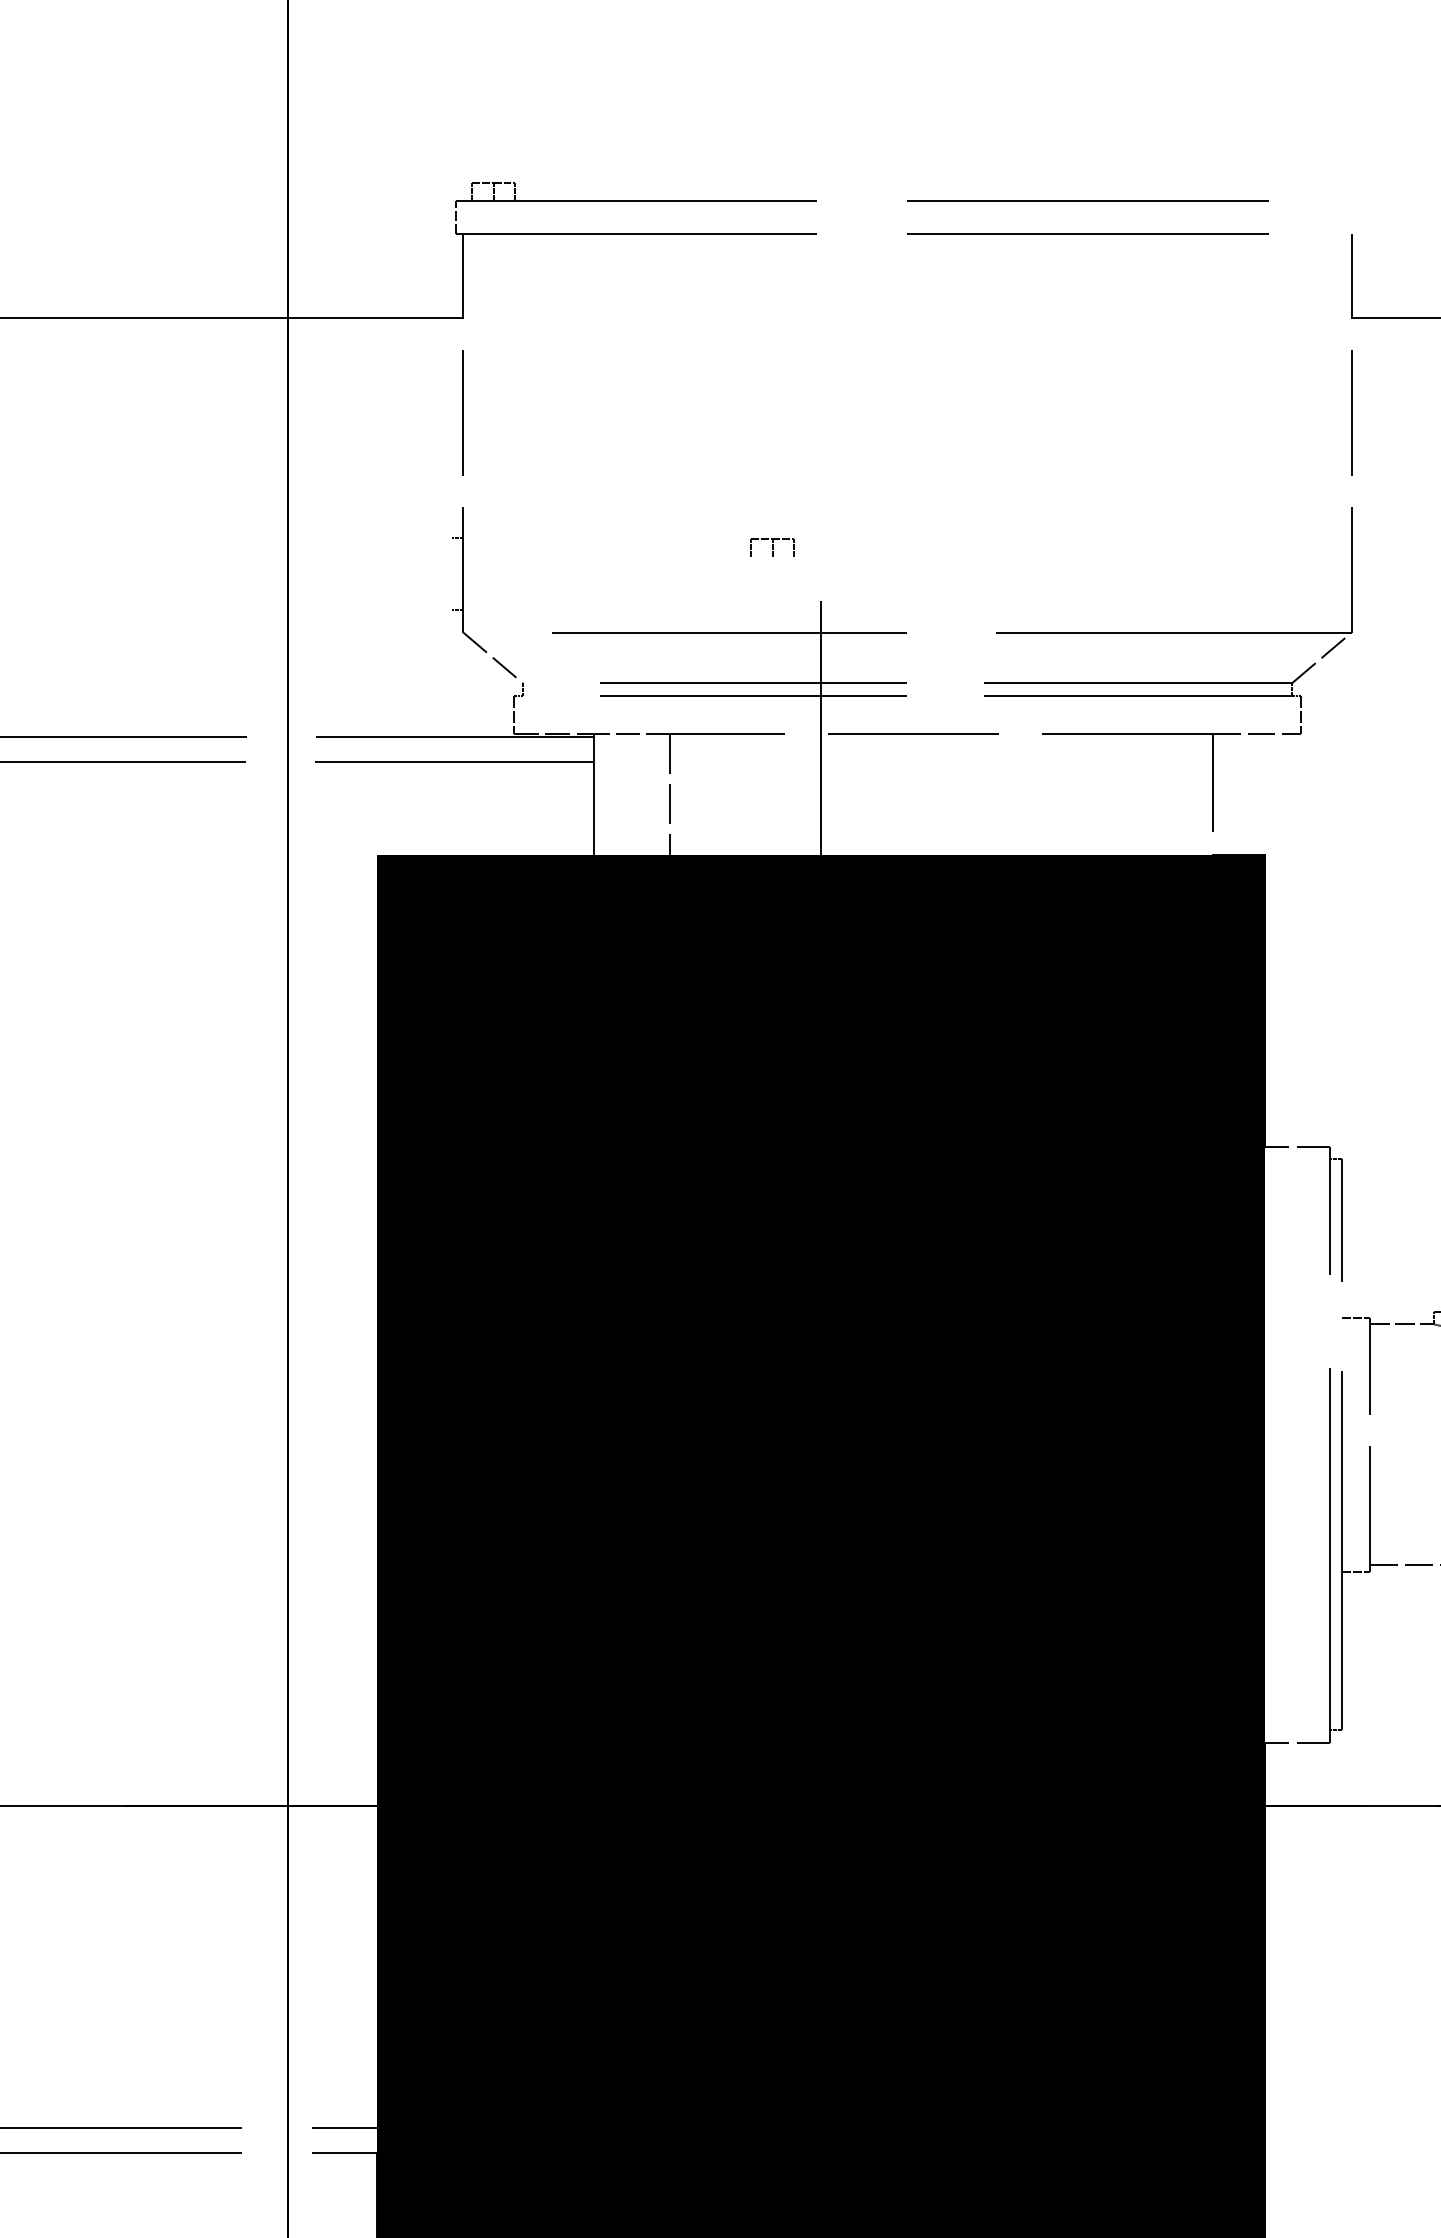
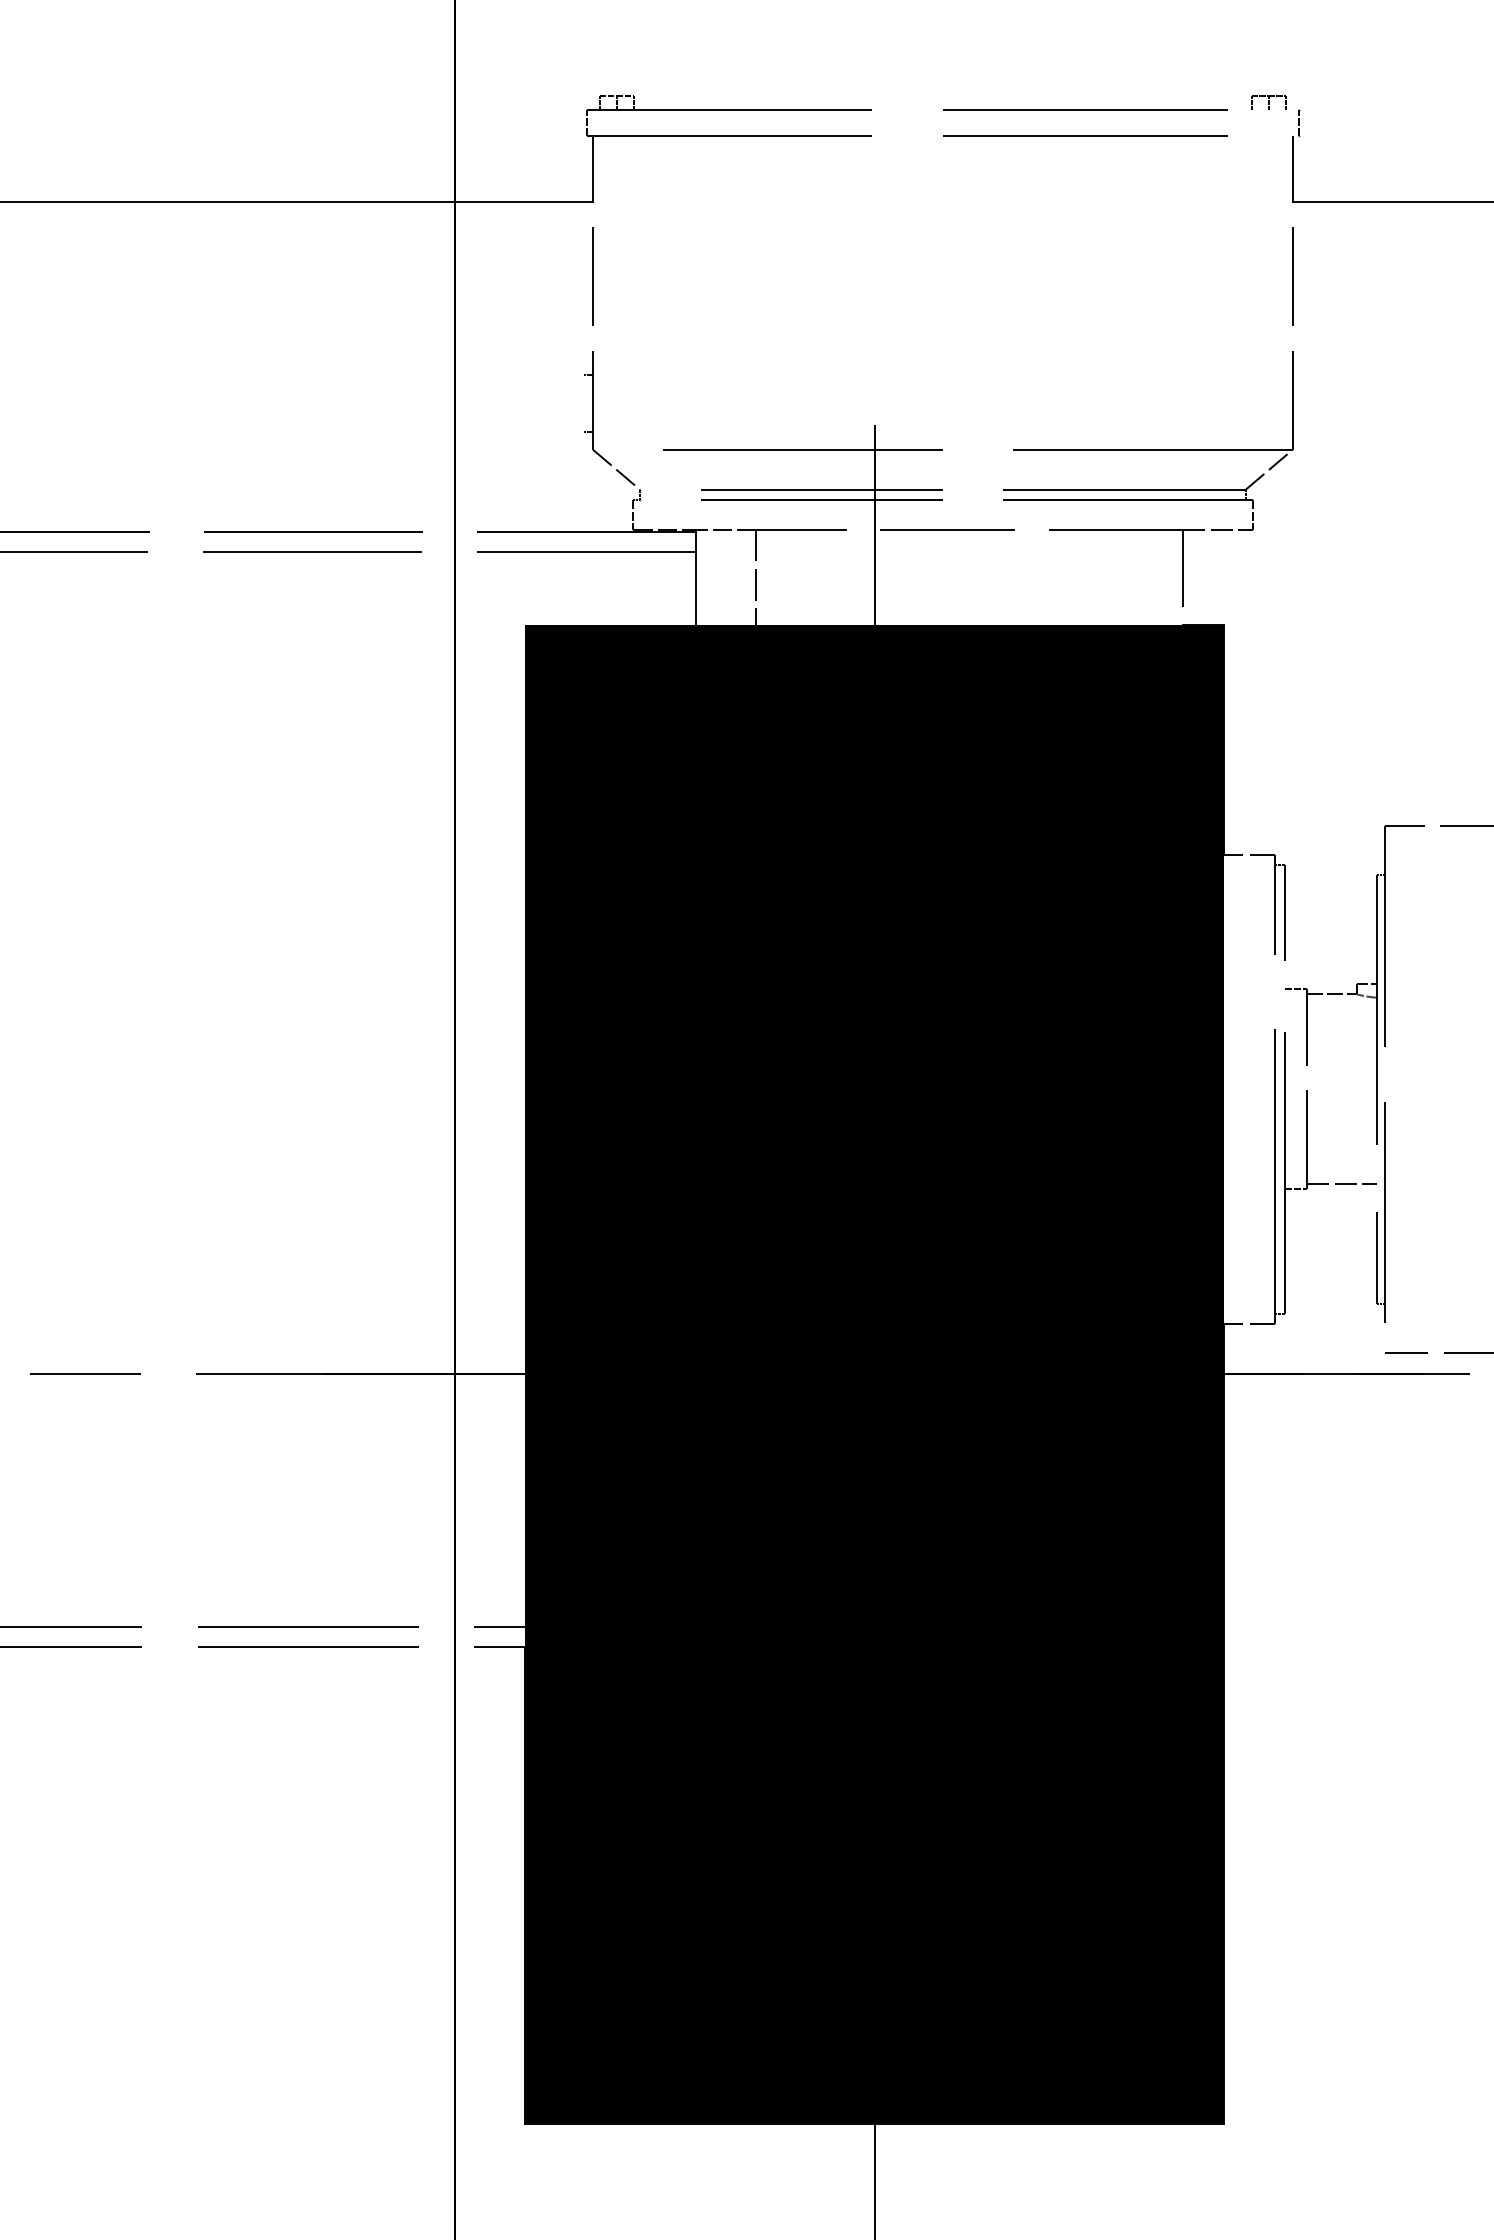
line: (1359, 218) -> (1298, 123), added
part: (772, 547) -> (1268, 102), moved

